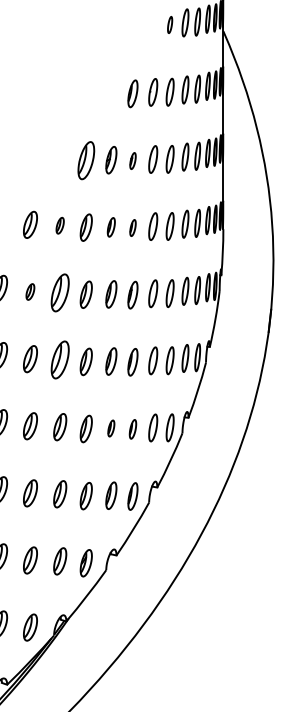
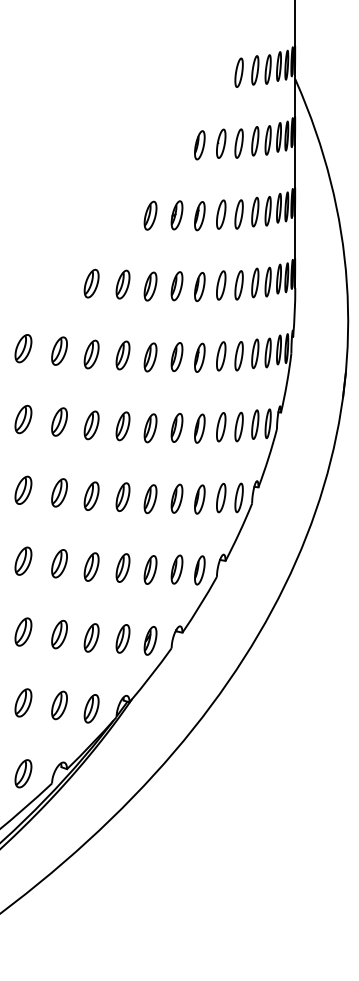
part: (169, 24) -> (238, 72), size x1.67
part: (86, 160) -> (150, 215), size x0.71
part: (132, 161) -> (199, 216), size x1.67
part: (59, 225) -> (122, 284), size x1.67
part: (110, 227) -> (176, 286), size x1.43
part: (132, 227) -> (199, 286), size x1.67
part: (30, 291) -> (91, 354), size x1.67
part: (59, 292) -> (122, 355), size x0.71
part: (59, 360) -> (122, 426), size x0.71
part: (110, 428) -> (176, 498), size x1.67
part: (132, 429) -> (199, 499), size x1.43

